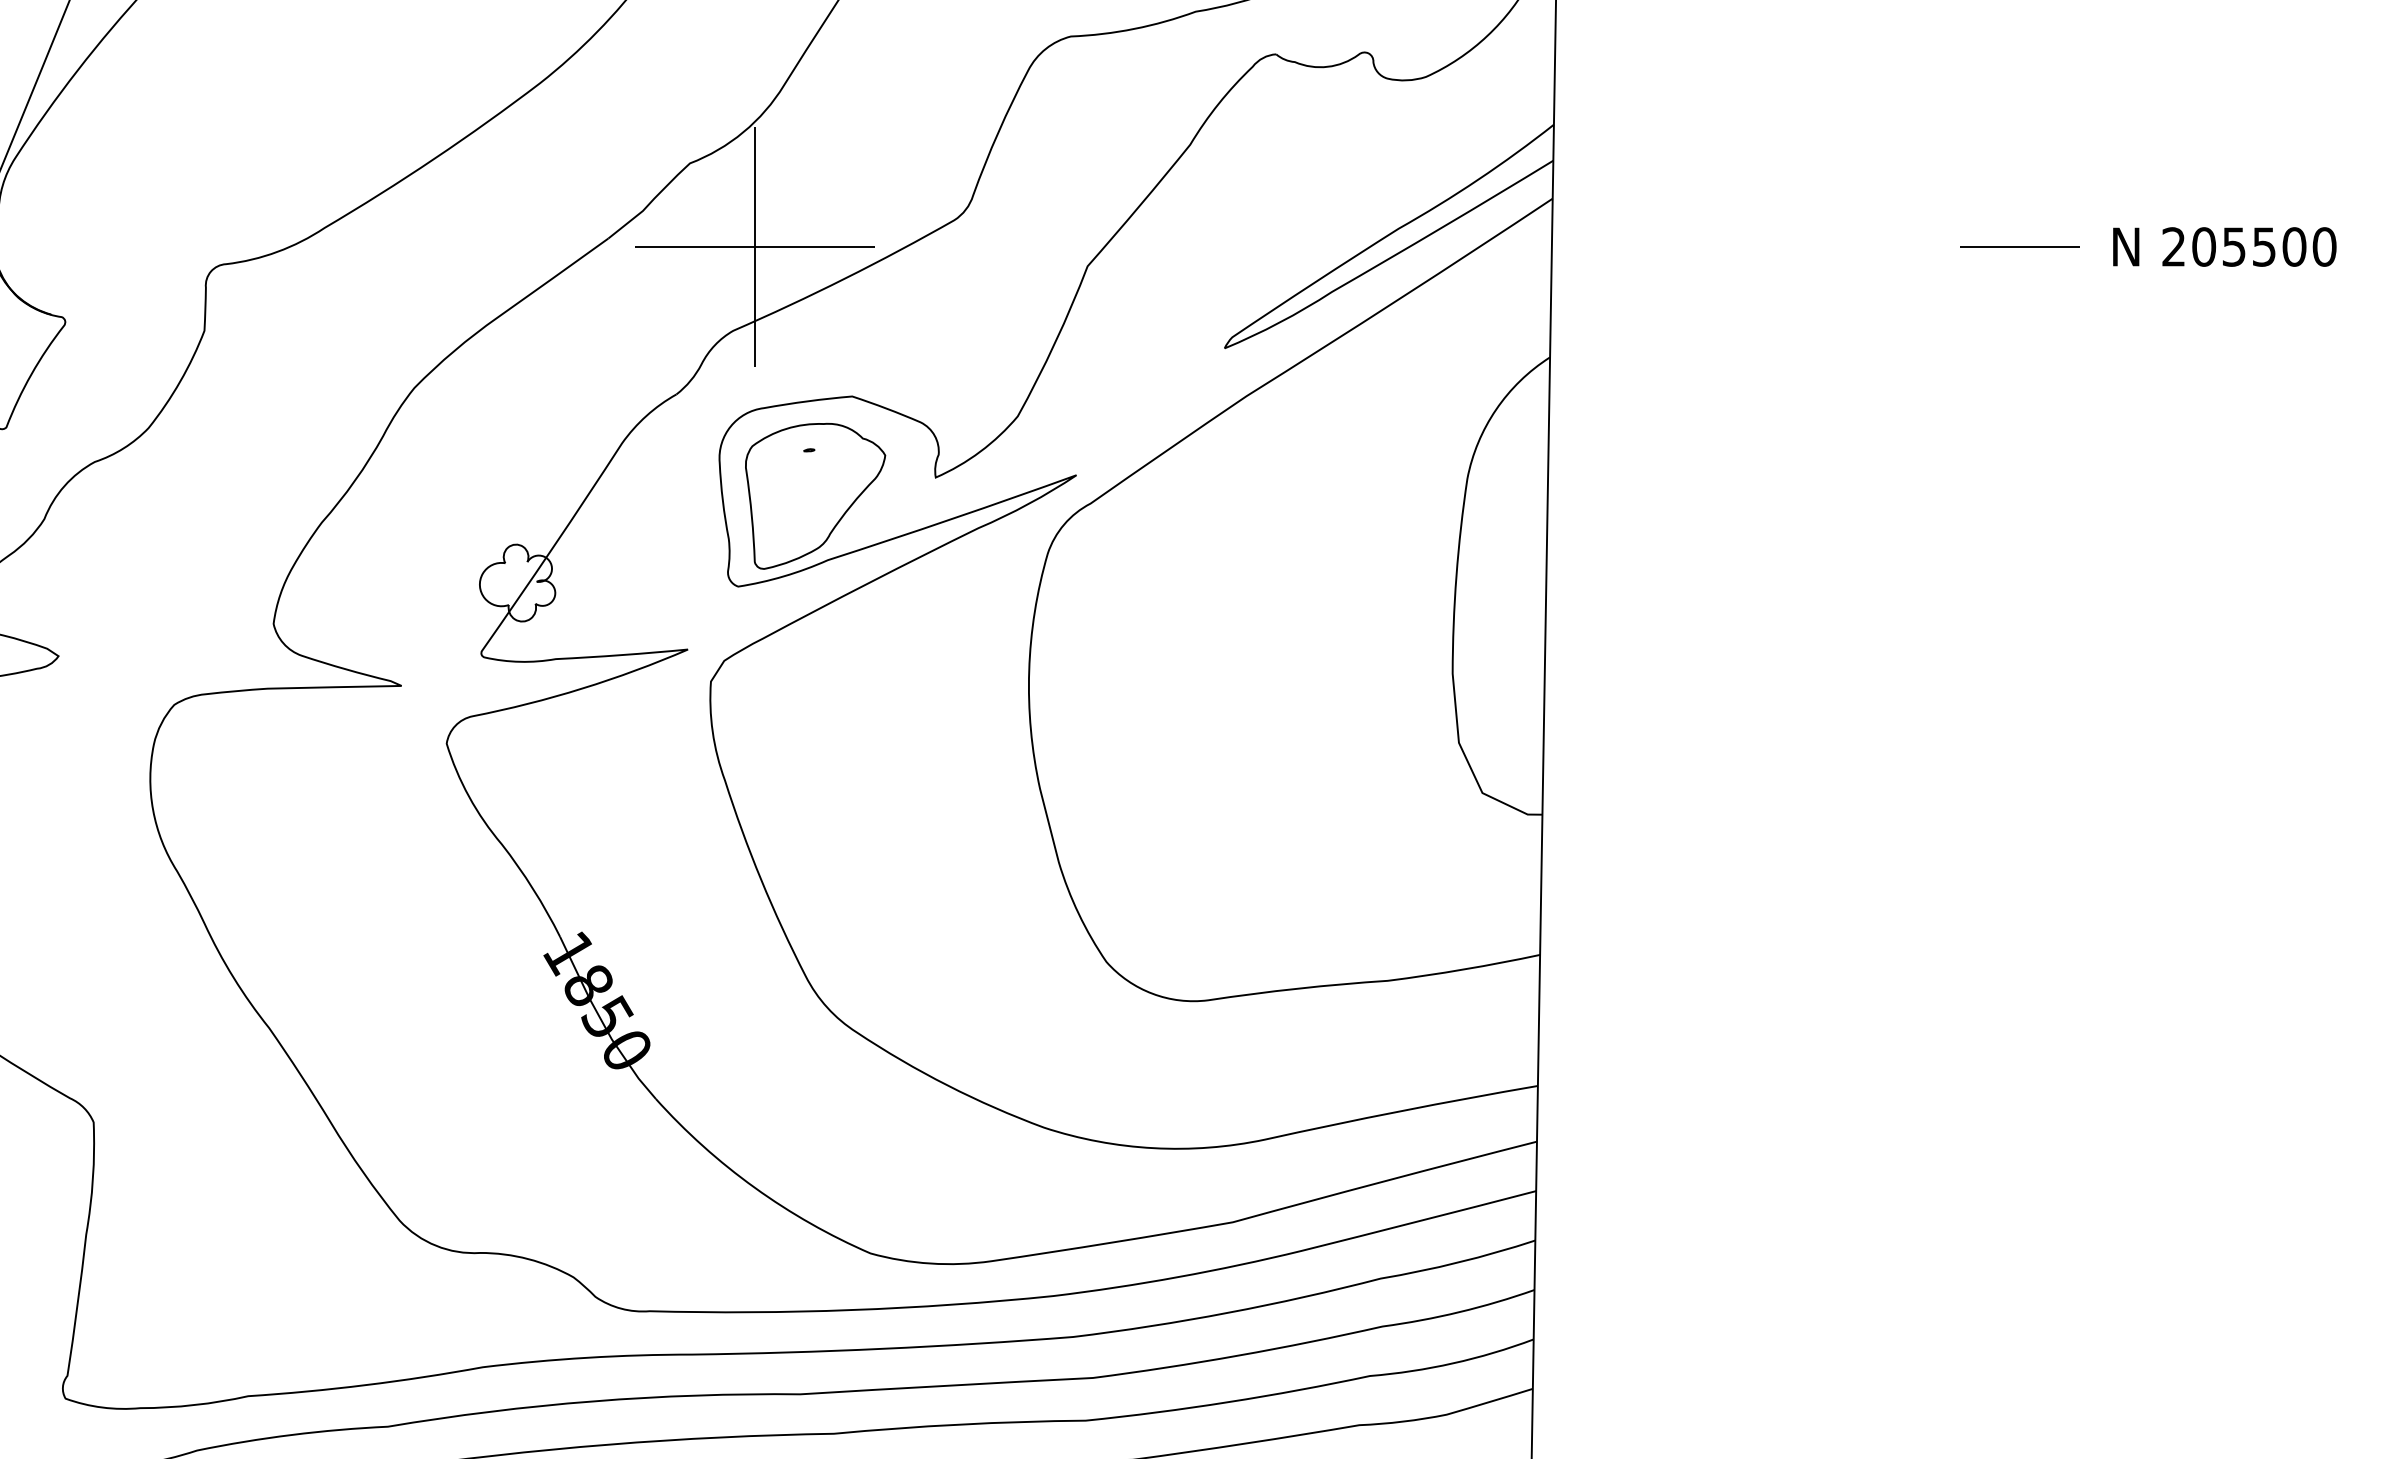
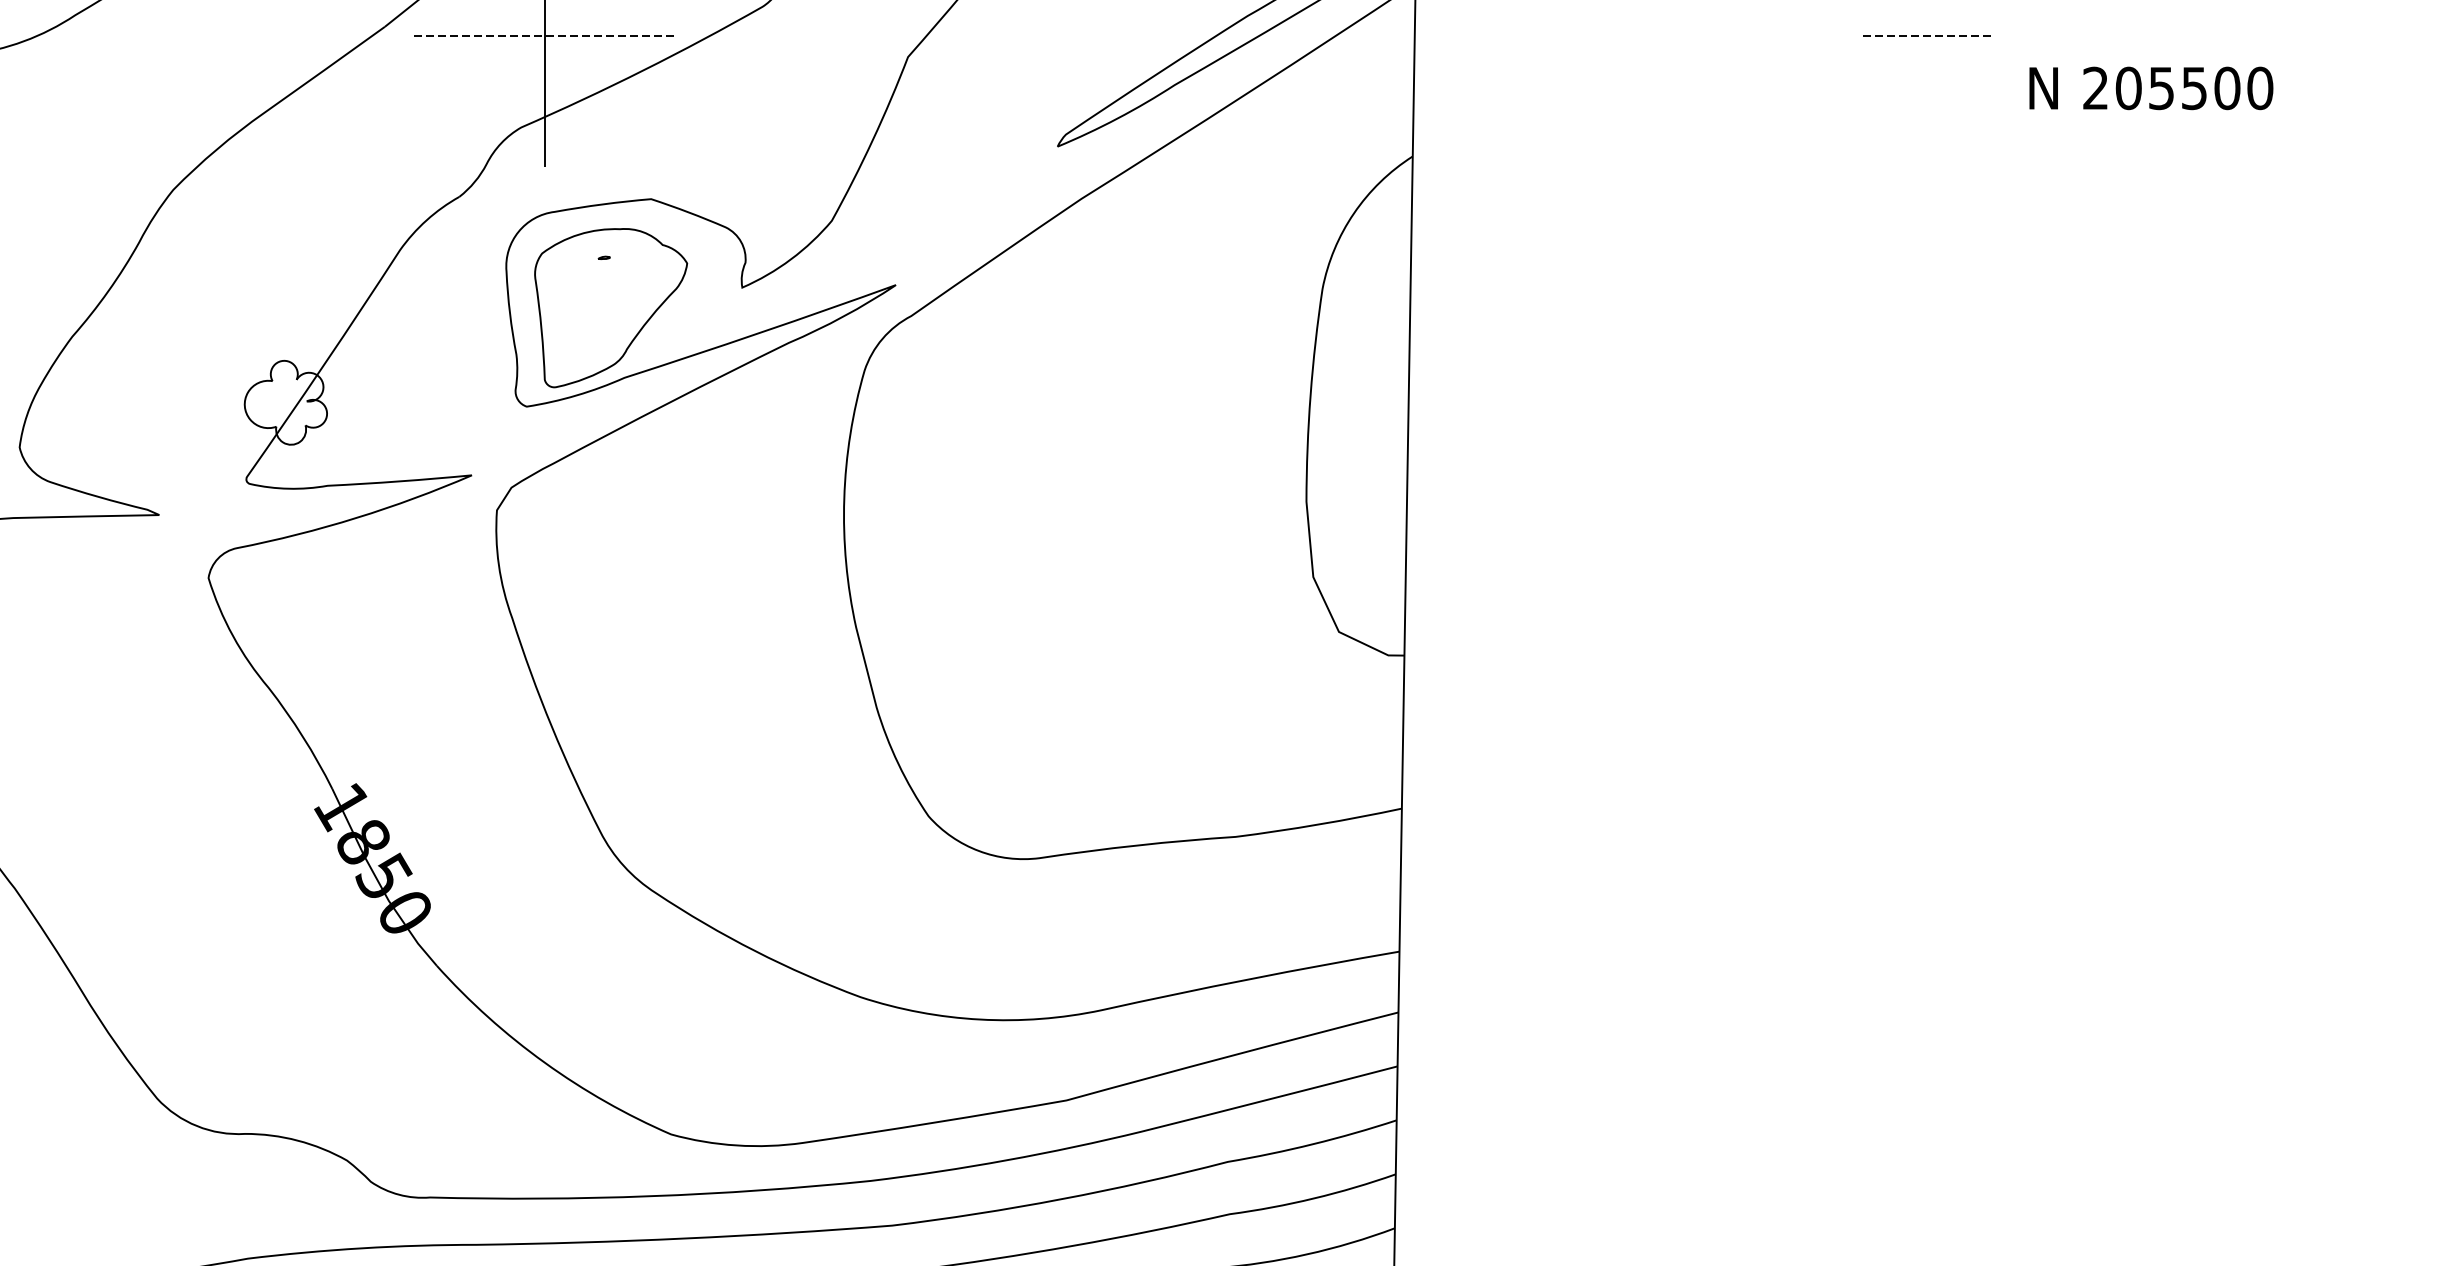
text: (2224, 246) -> (2151, 87), moved
line: (754, 247) -> (544, 36), solid -> dashed
line: (2019, 247) -> (1925, 36), solid -> dashed

